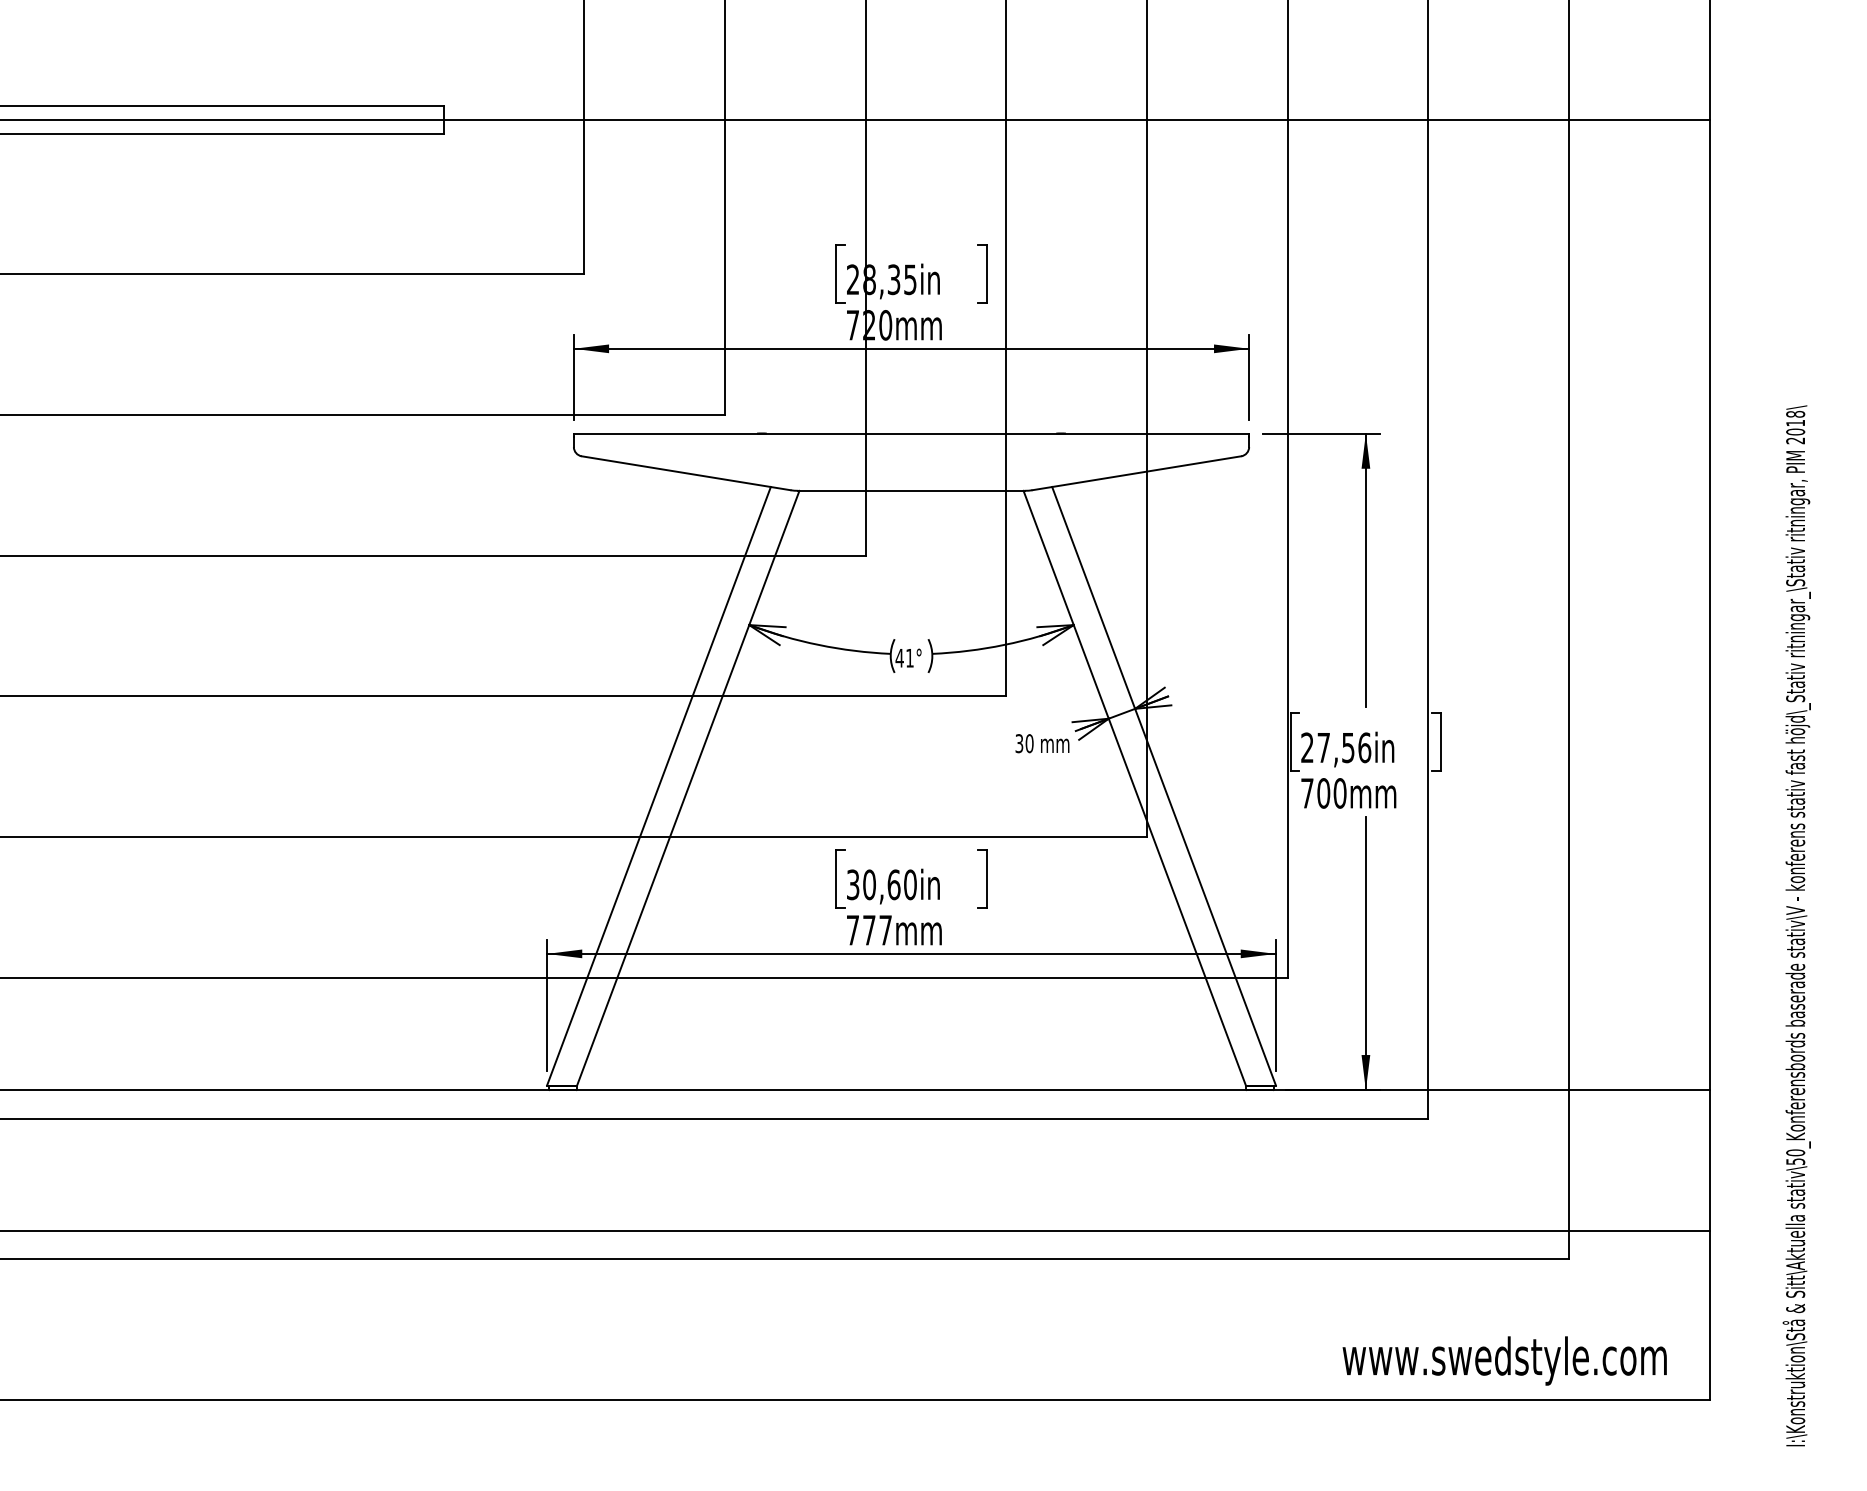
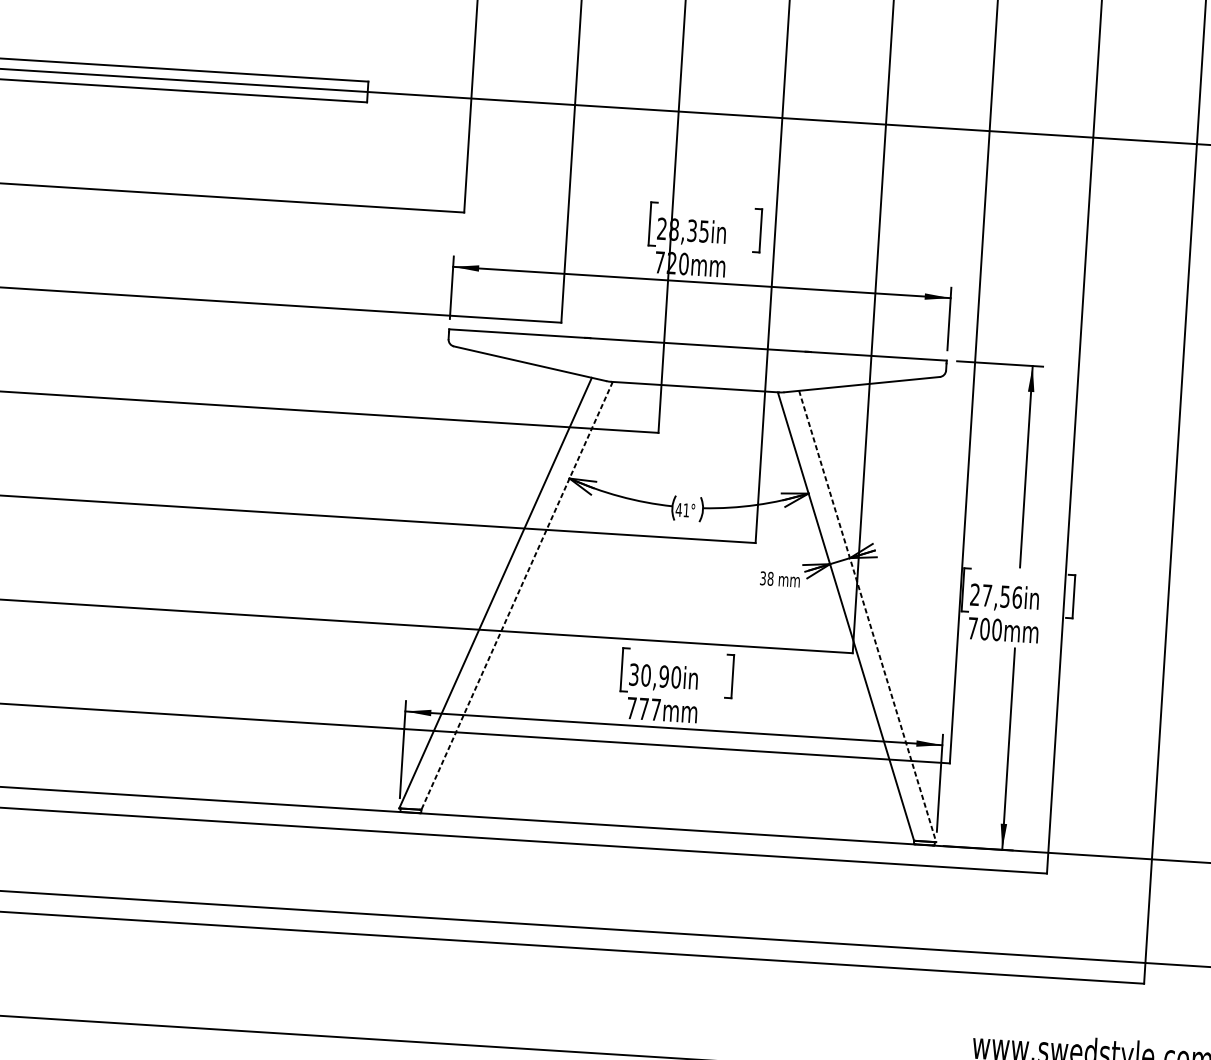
text: (1029, 743) -> (770, 578), 30 -> 38
line: (1164, 786) -> (868, 616), solid -> dashed
line: (688, 788) -> (517, 596), solid -> dashed
text: (893, 884) -> (663, 676), 30,60in -> 30,90in

